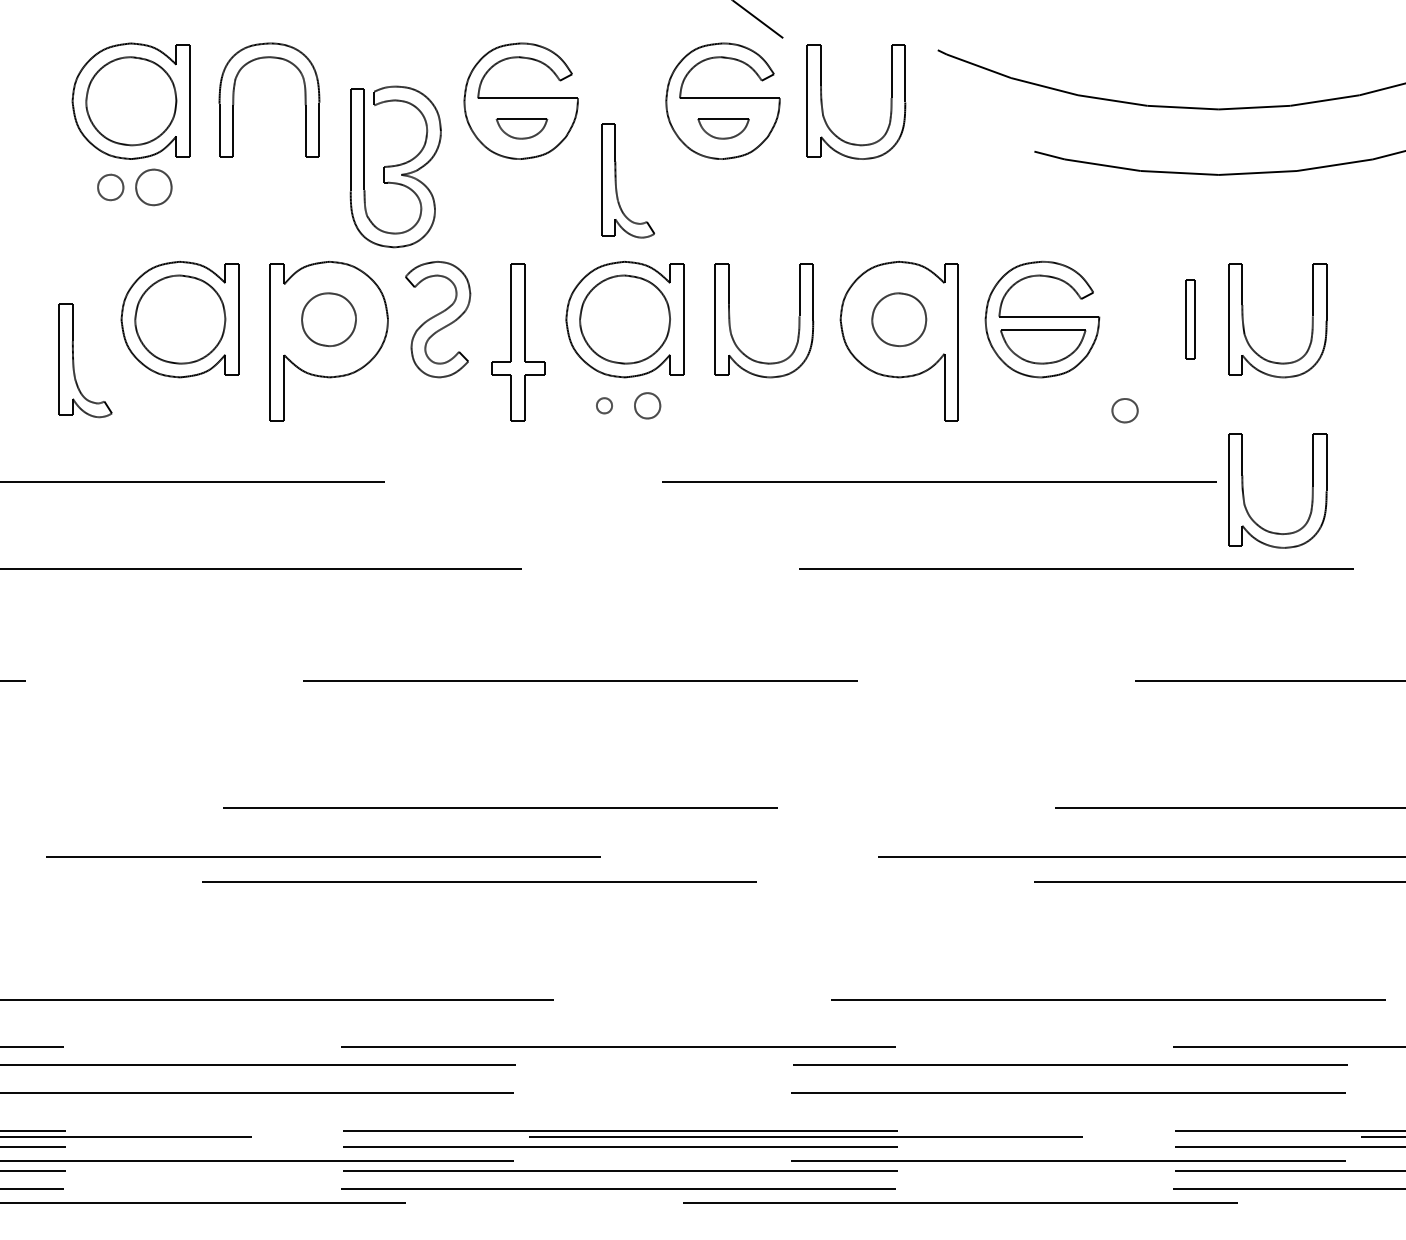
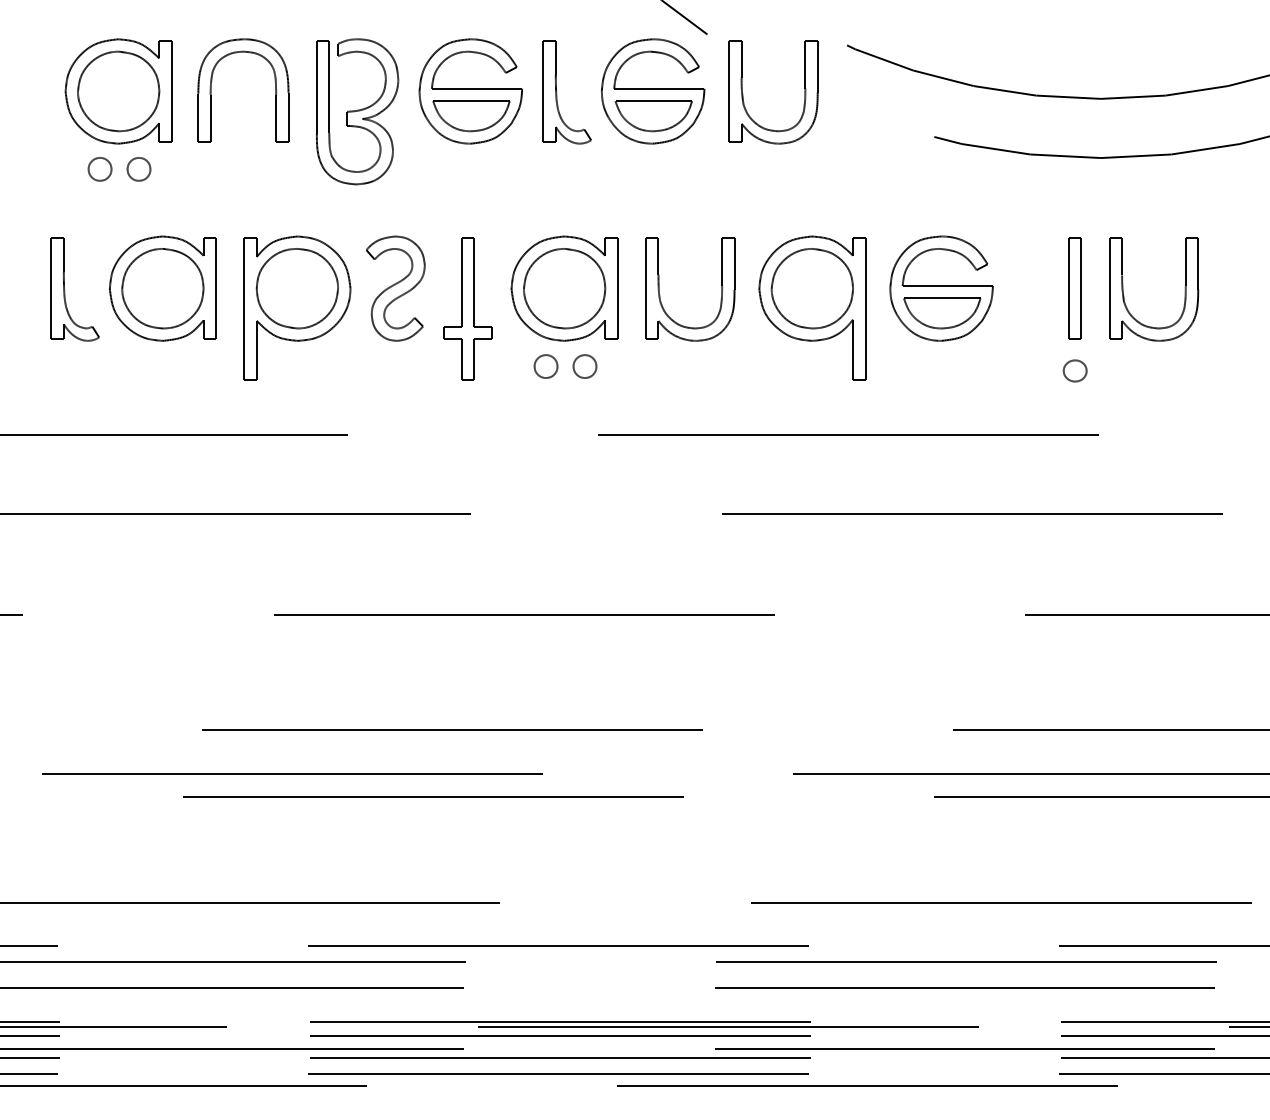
part: (521, 128) -> (471, 116), size x1.67
part: (723, 128) -> (653, 116), size x1.67
part: (395, 166) -> (357, 111), moved
part: (617, 182) -> (557, 93), moved
part: (153, 187) -> (138, 169), size x0.71
part: (328, 319) -> (296, 288), size x1.67
part: (898, 319) -> (811, 288), size x1.67
part: (1189, 319) -> (1074, 288), size x1.43
part: (74, 361) -> (65, 290), moved
part: (603, 405) -> (545, 366), size x1.67
part: (1124, 410) -> (1074, 370), moved
part: (1311, 491) -> (1184, 443), removed

